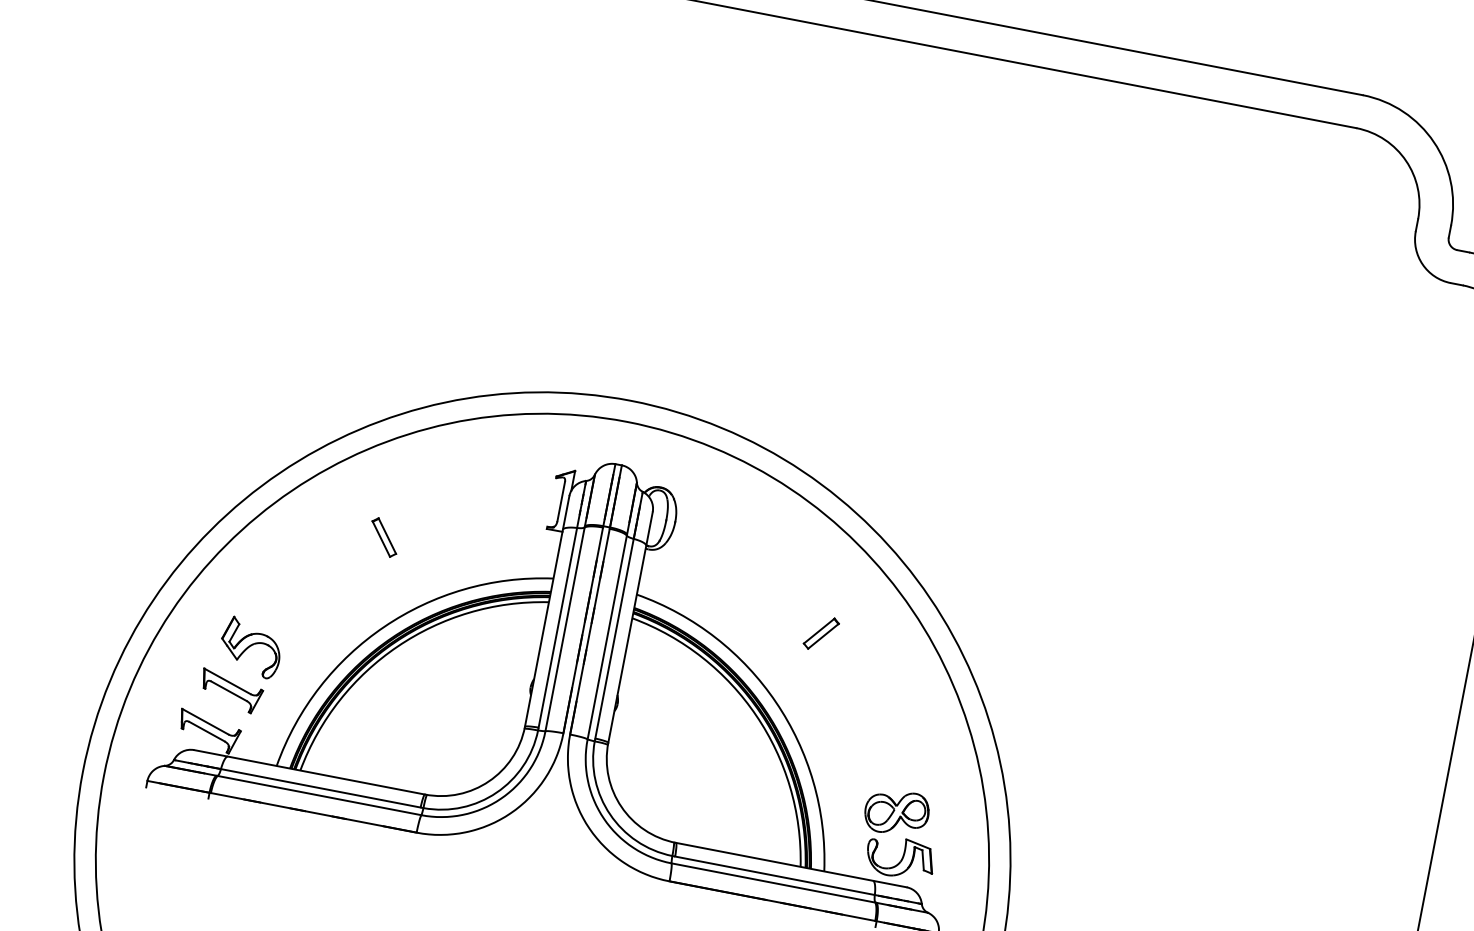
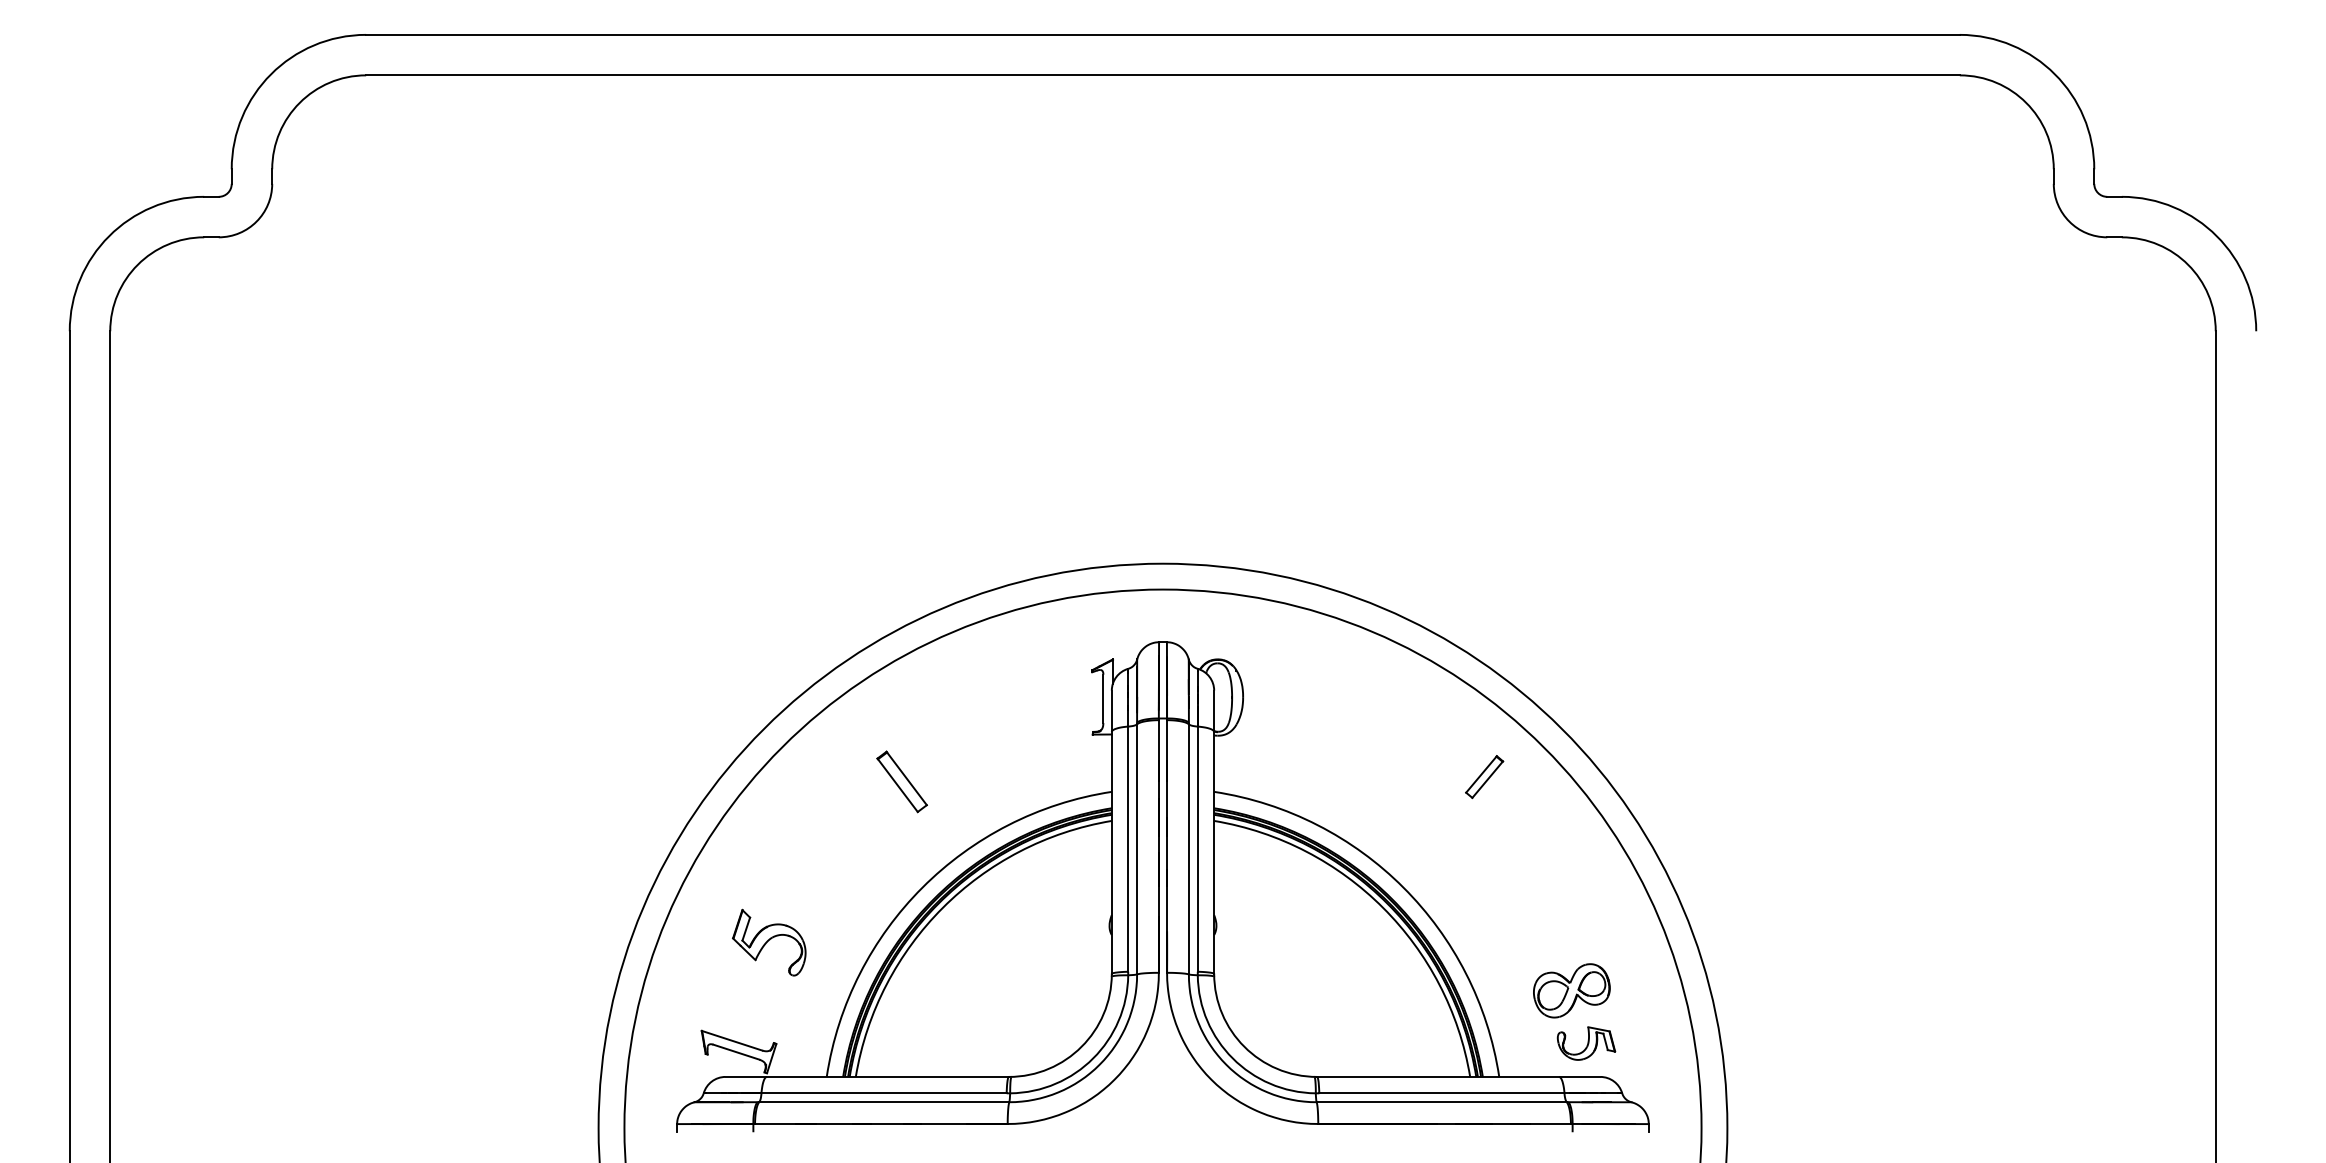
part: (383, 537) -> (901, 781), size x1.4
part: (821, 634) -> (1484, 777), moved
part: (230, 691) -> (755, 999), removed
part: (900, 857) -> (1586, 1043), size x0.7

